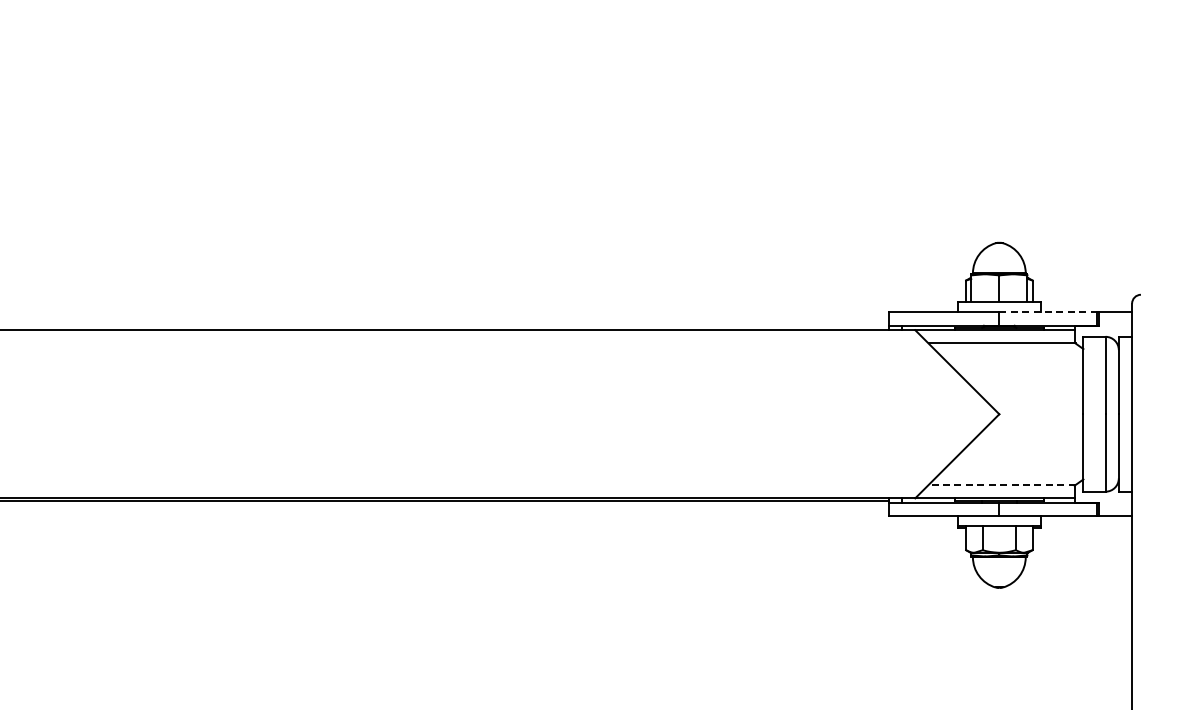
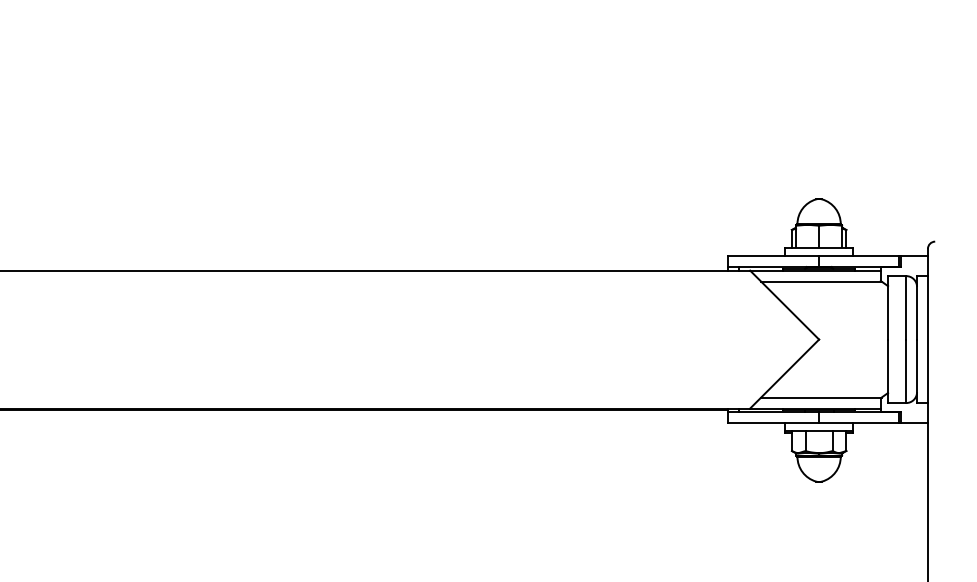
line: (1048, 312) -> (859, 256), dashed -> solid
line: (1002, 485) -> (821, 397), dashed -> solid

